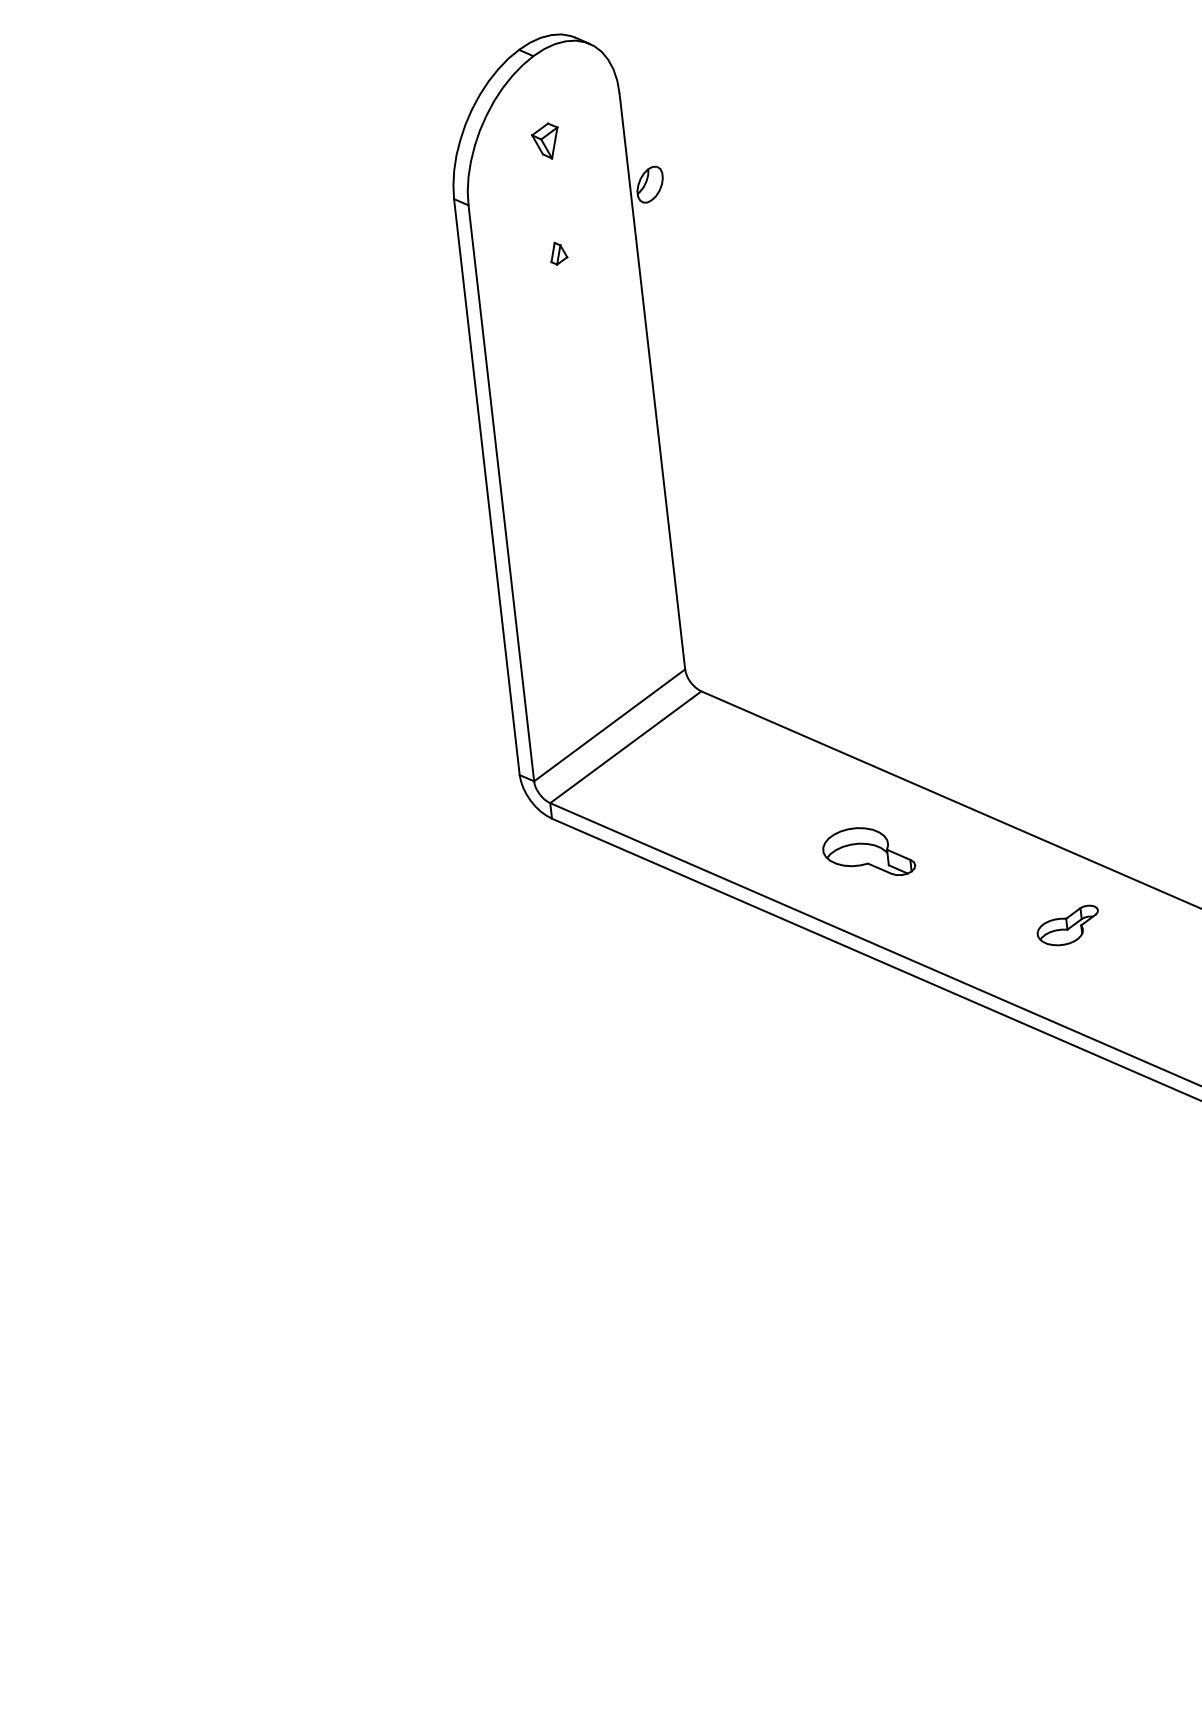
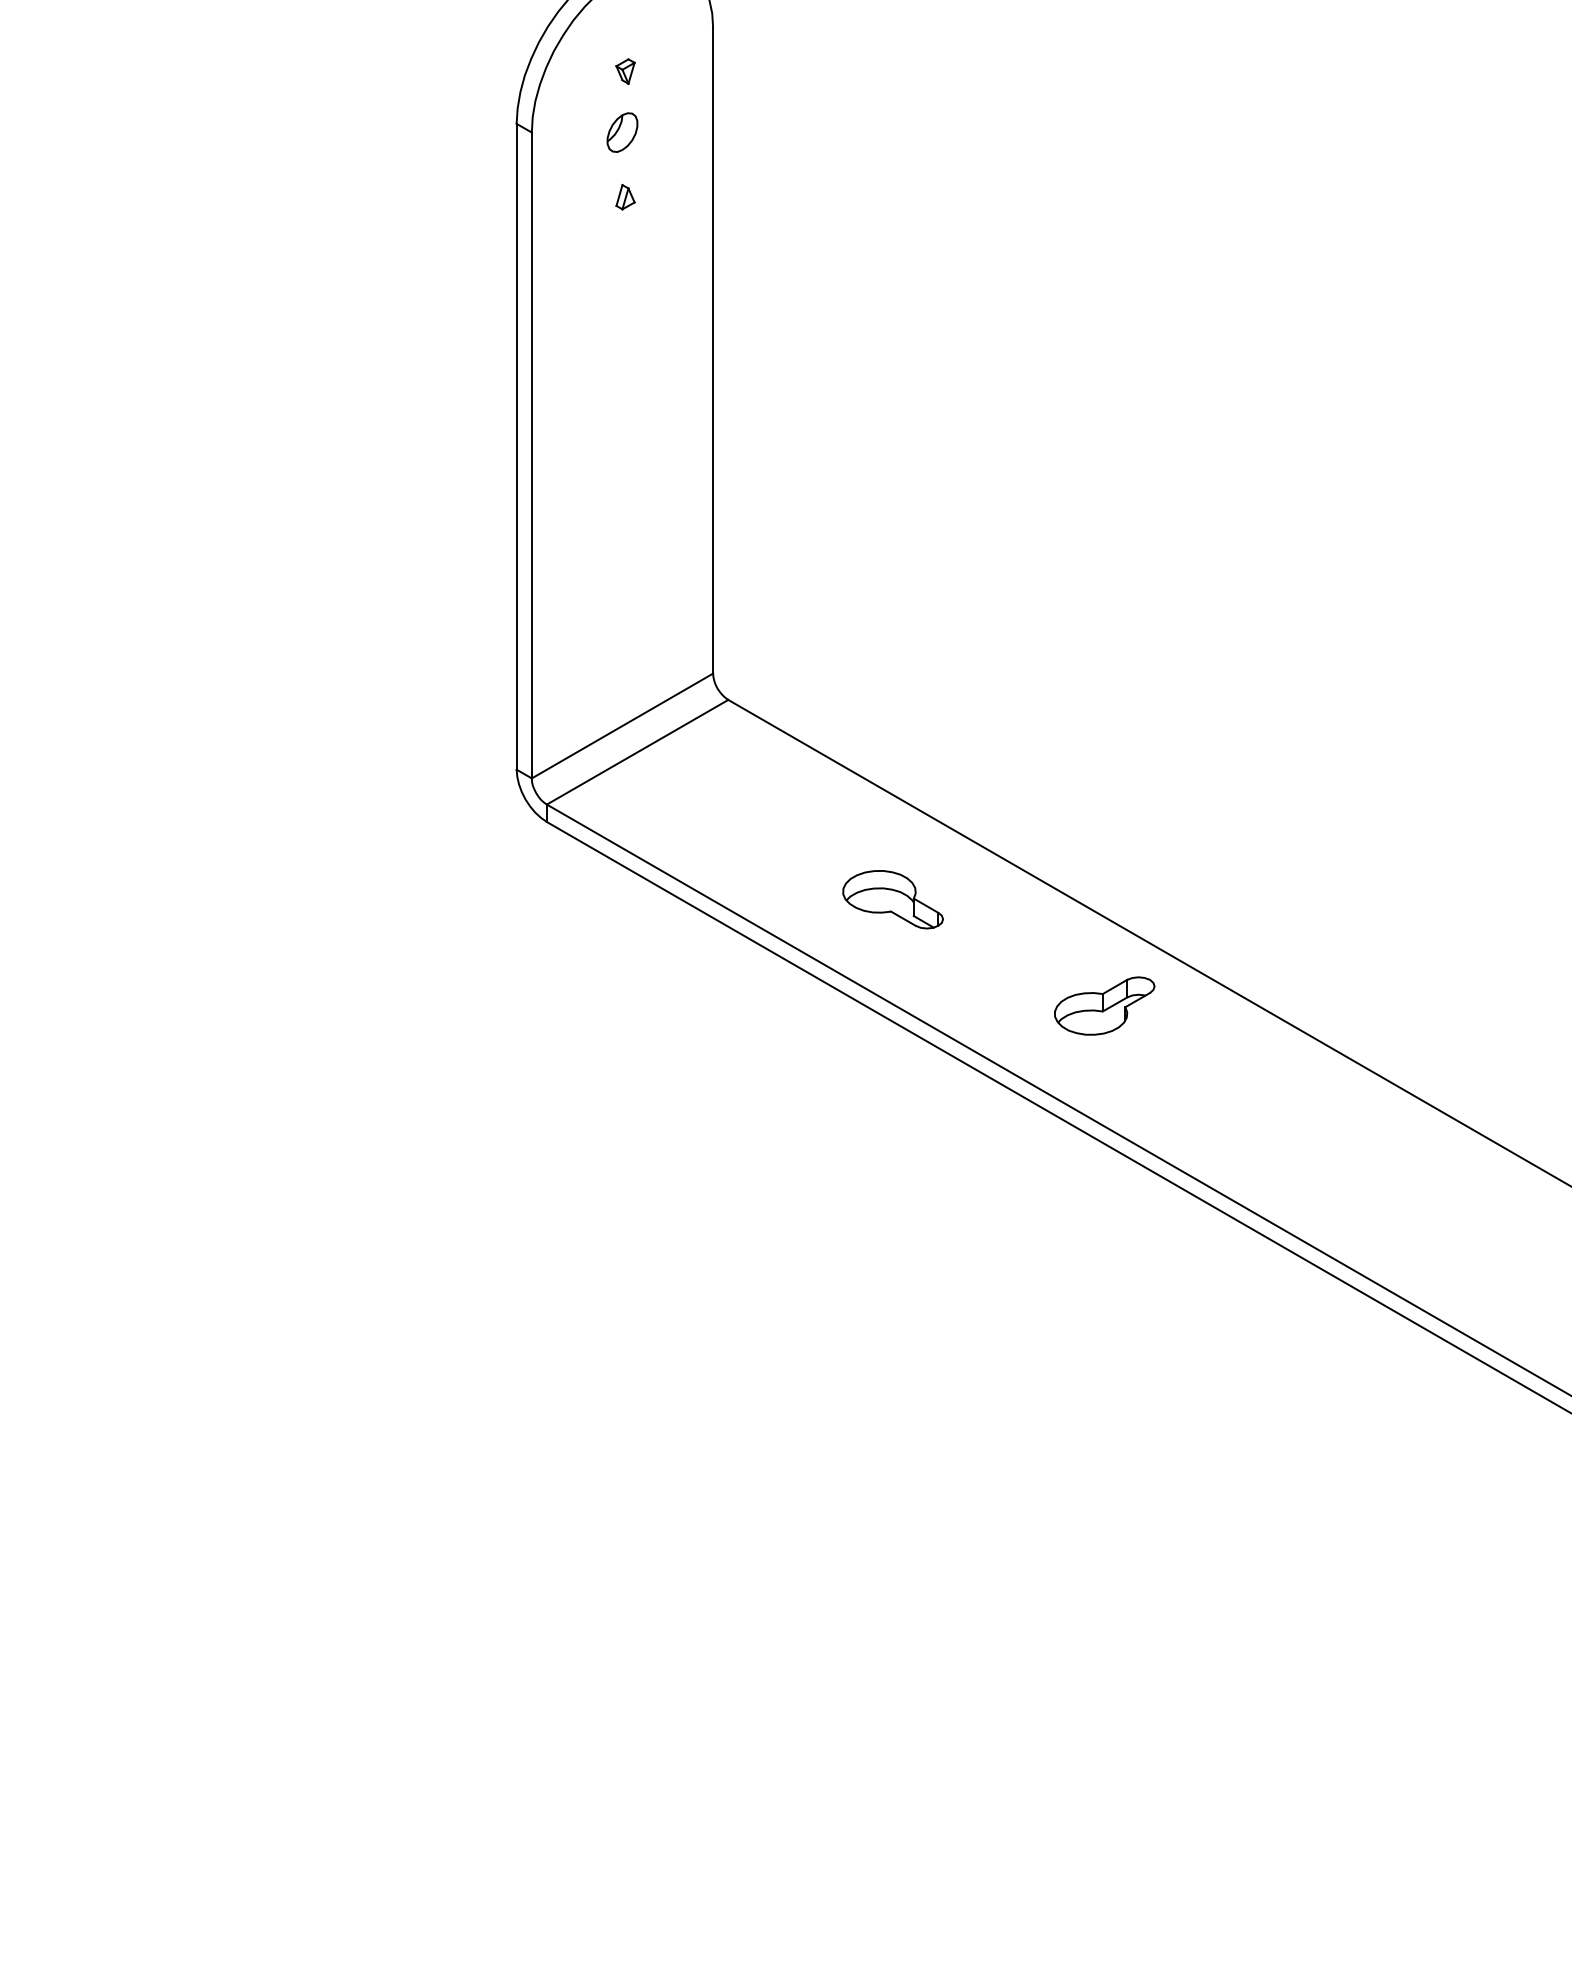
part: (545, 141) -> (625, 71), size x0.62
part: (650, 184) -> (622, 132), moved
part: (1067, 925) -> (1104, 1005), size x1.43

